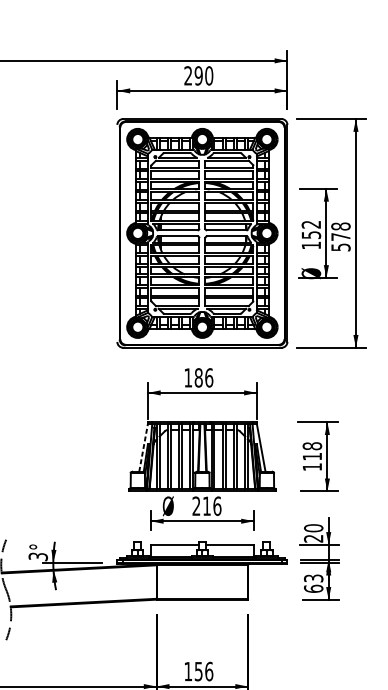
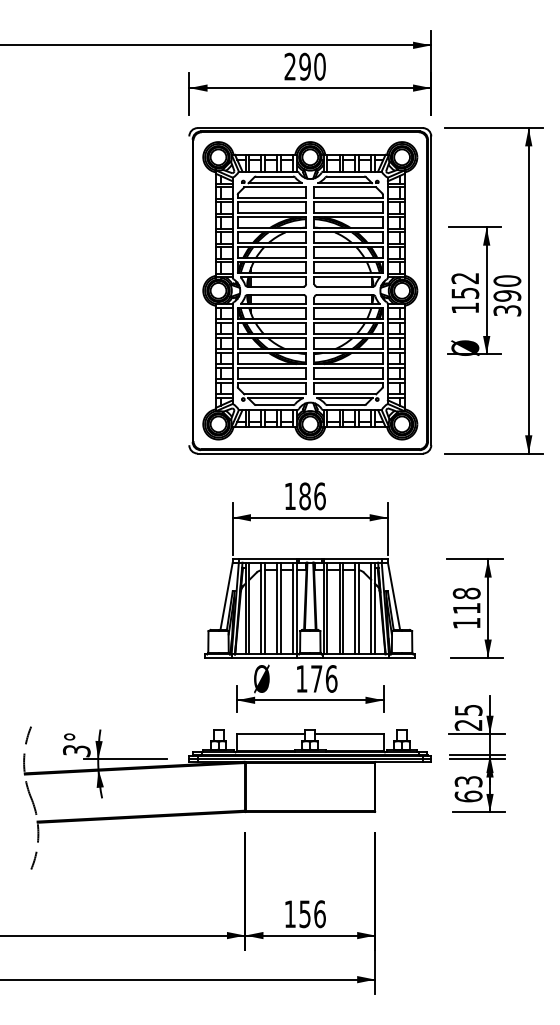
text: (341, 236) -> (507, 295), 578 -> 390
line: (143, 447) -> (226, 595), dashed -> solid
text: (201, 505) -> (309, 678), 216 -> 176
text: (313, 528) -> (468, 710), 20 -> 25

